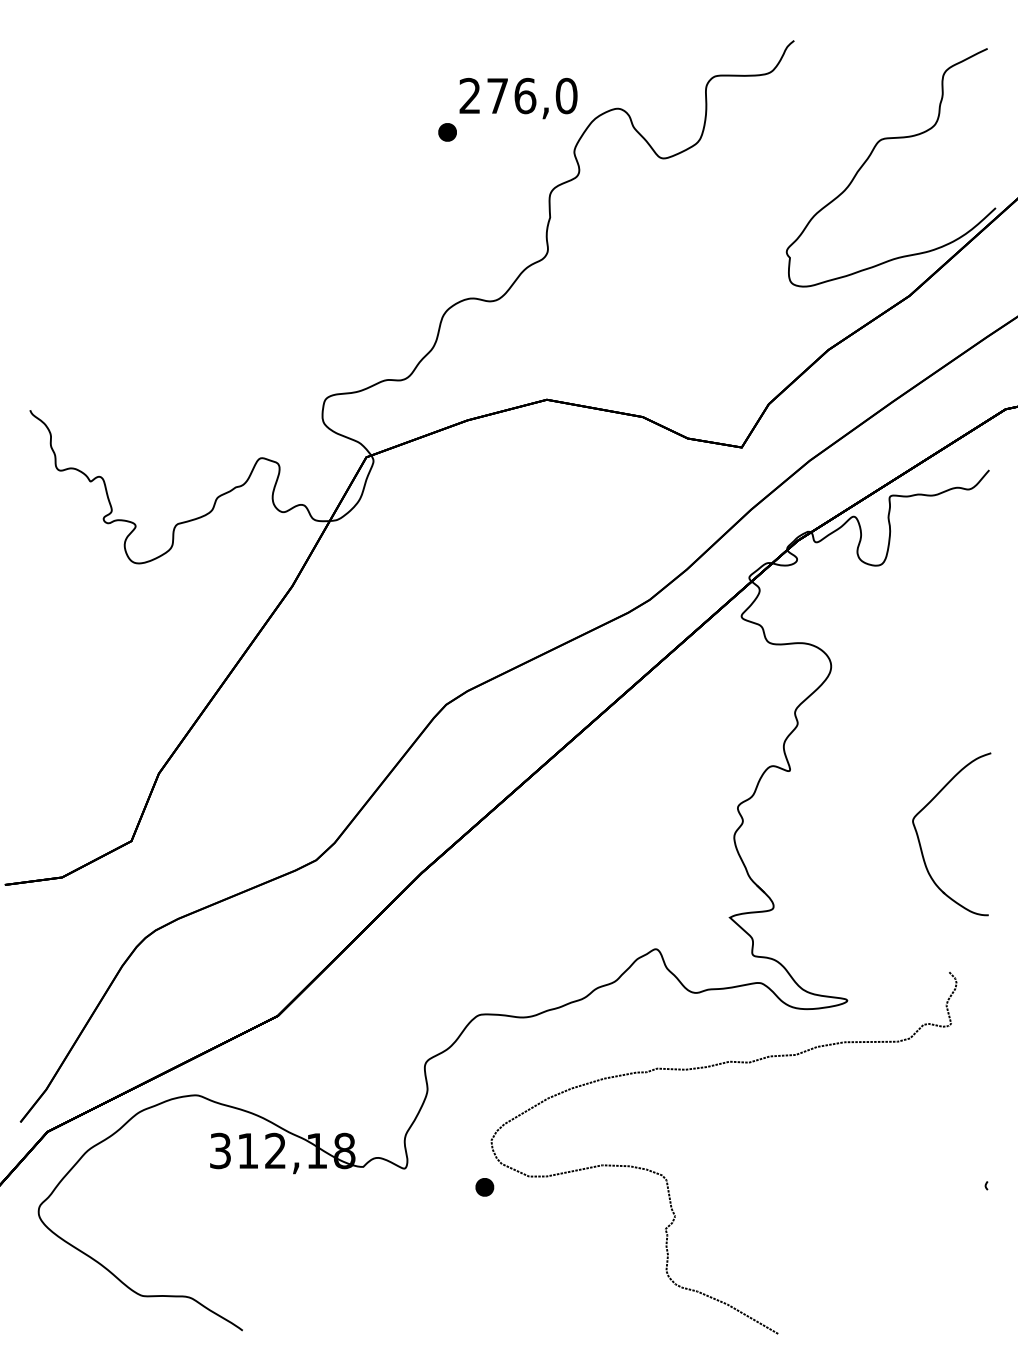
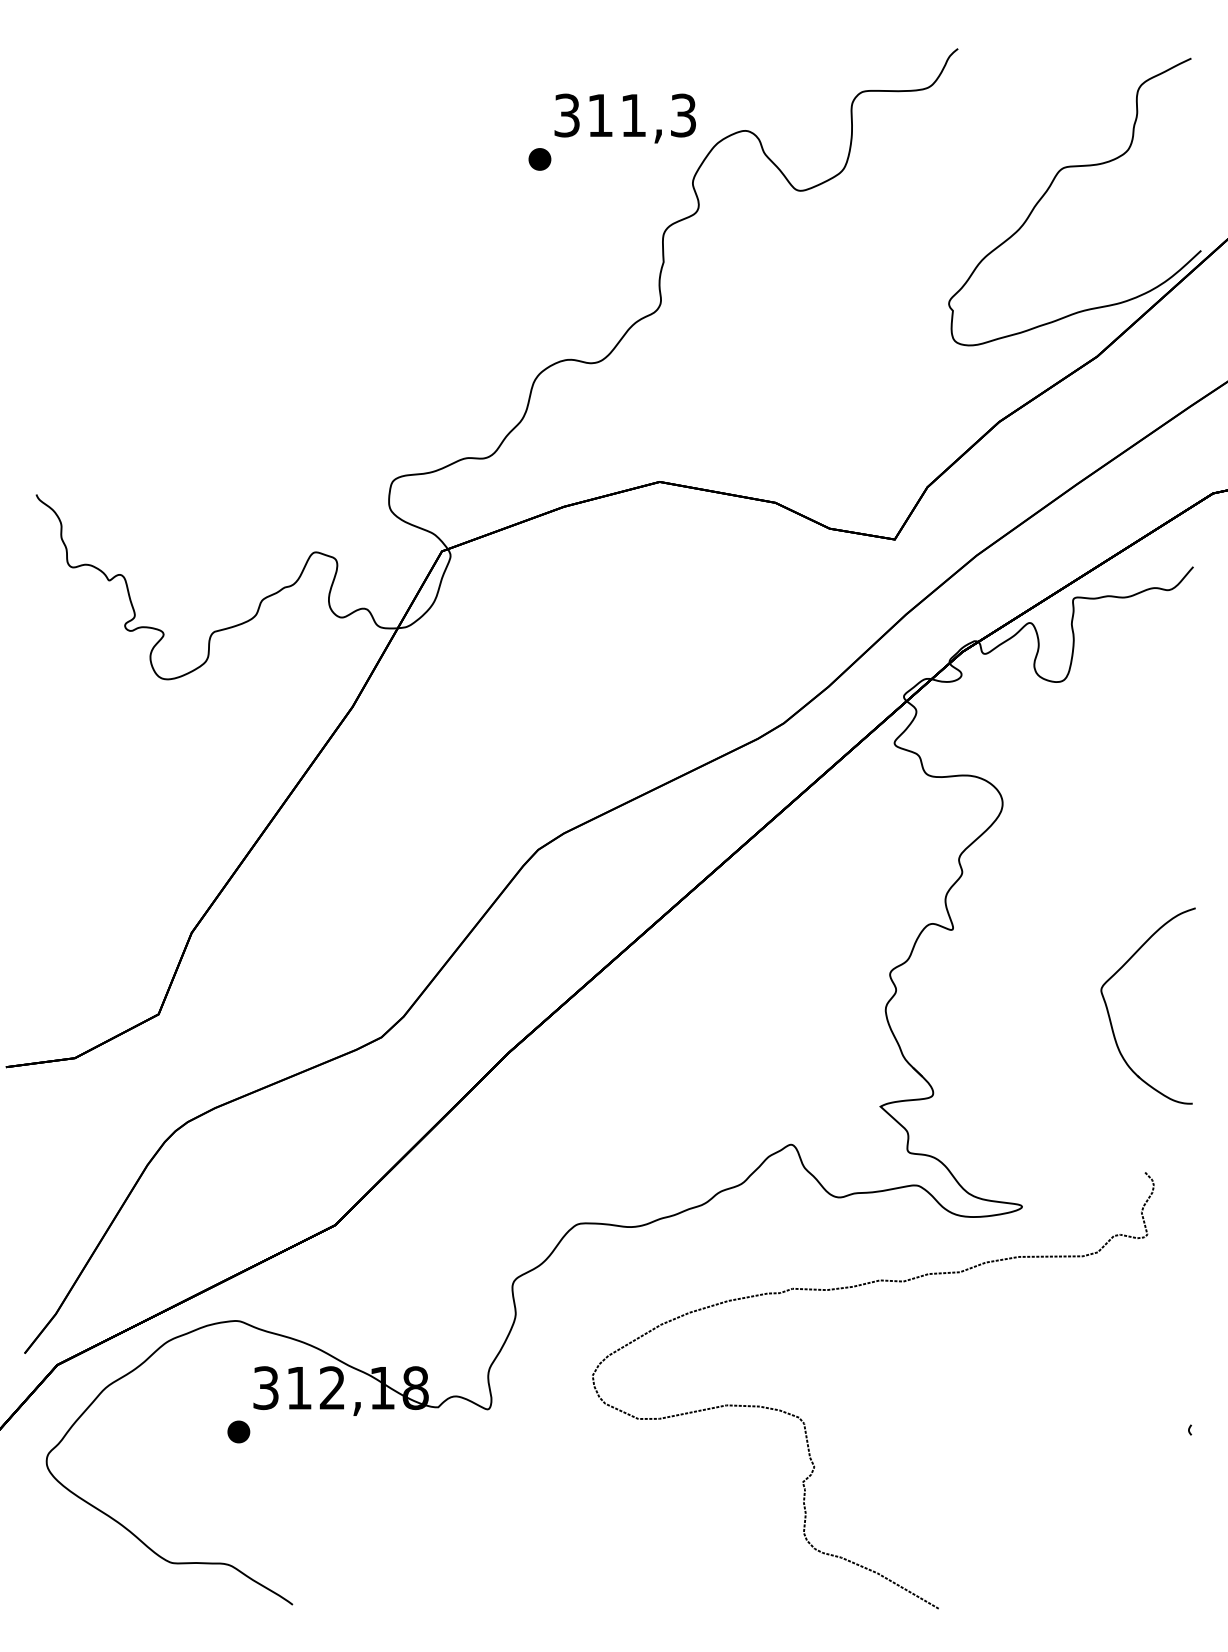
text: (518, 95) -> (625, 115), 276,0 -> 311,3
part: (484, 1186) -> (238, 1431), moved

